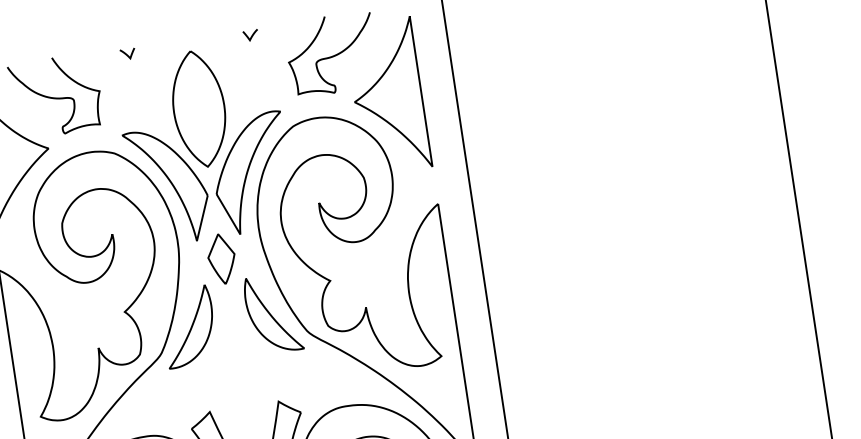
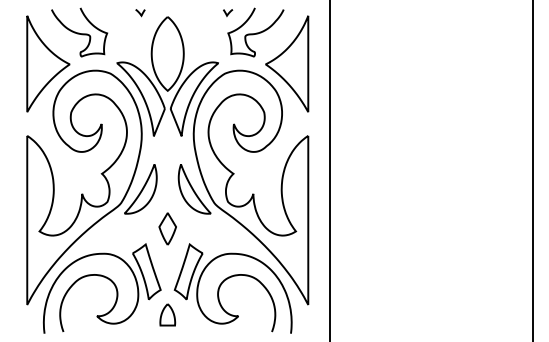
curve: (251, 36) -> (228, 13), moved
curve: (128, 55) -> (140, 13), moved
part: (221, 258) -> (167, 228), moved

